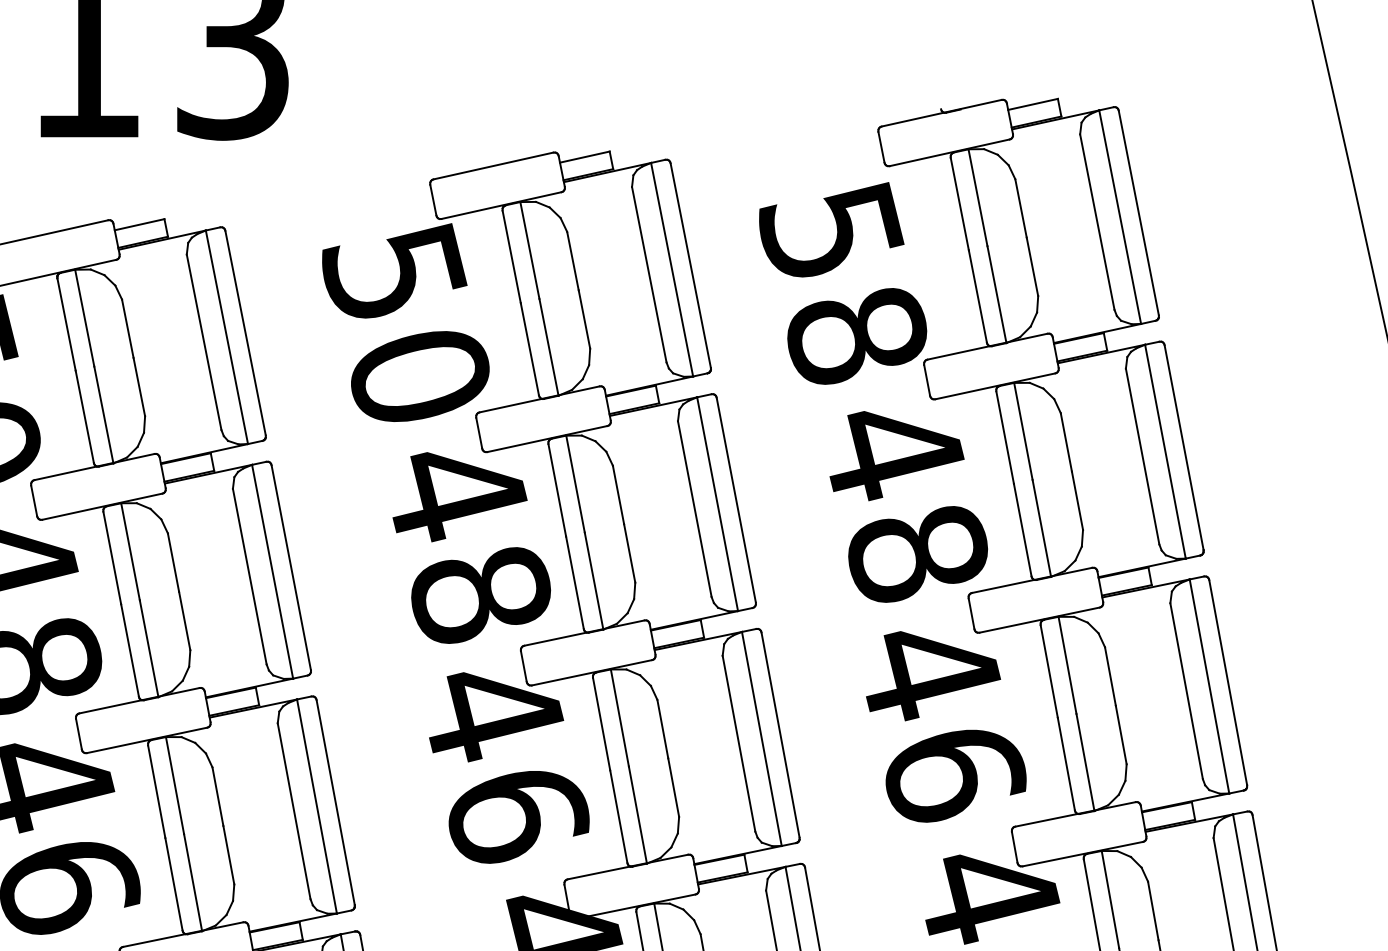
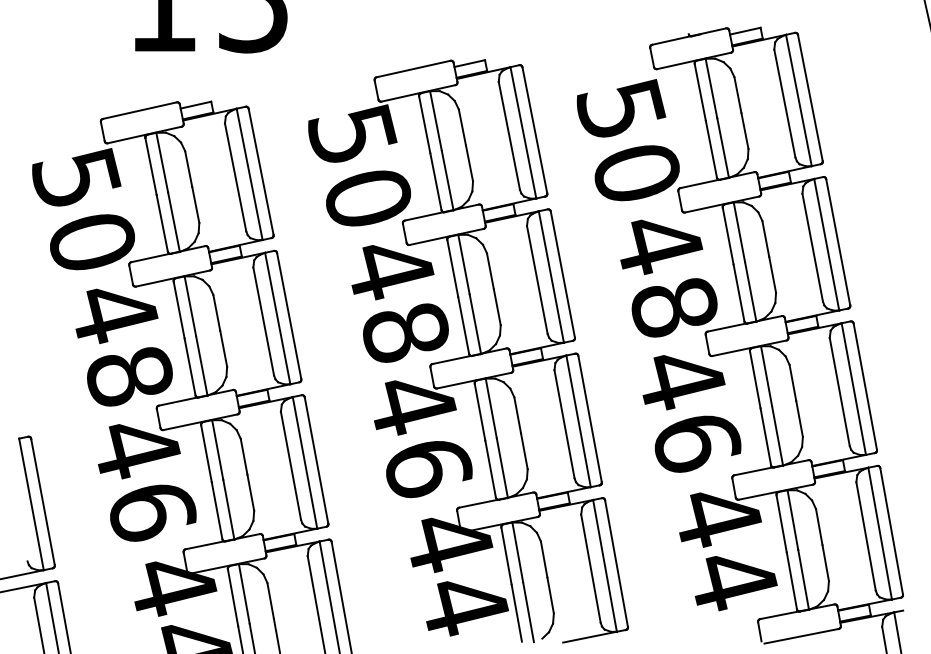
text: (857, 335) -> (637, 173), 58 -> 50

